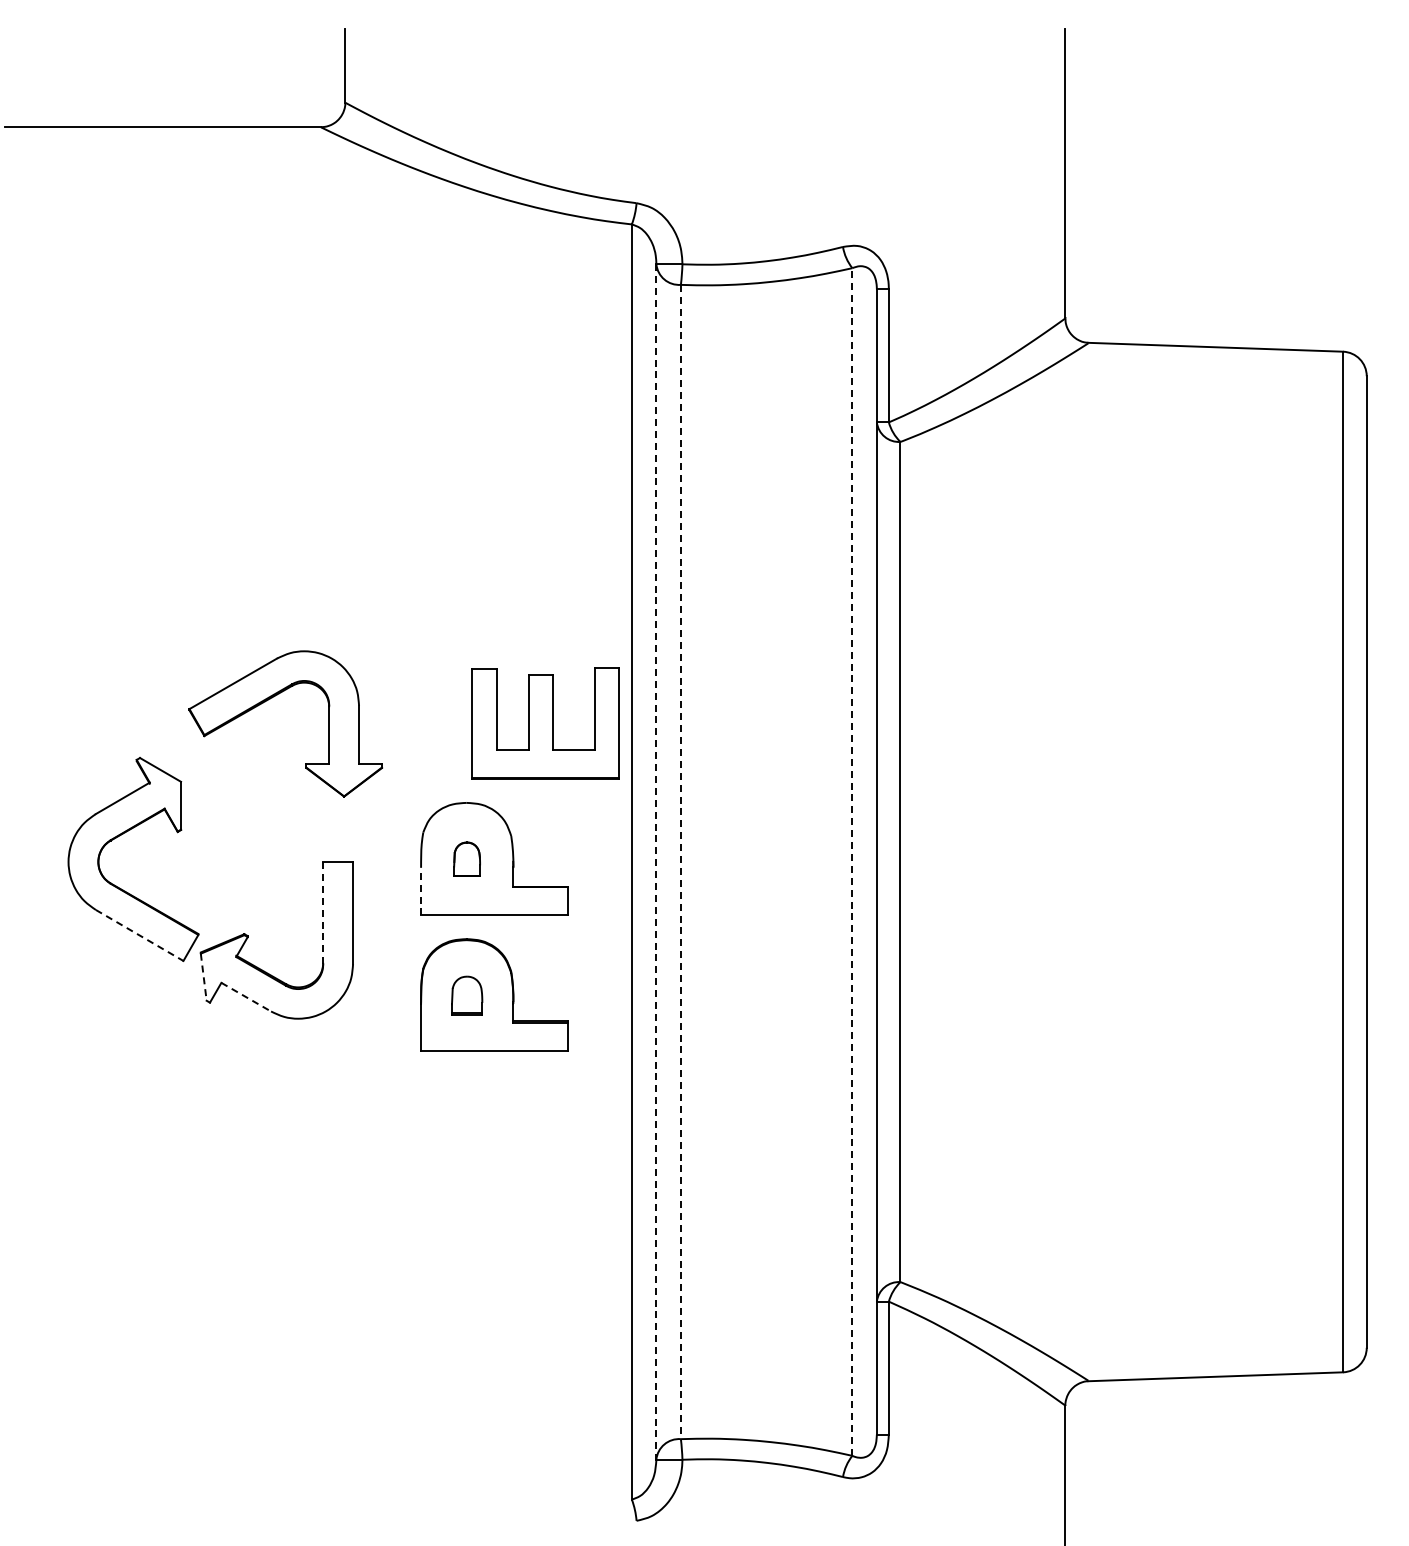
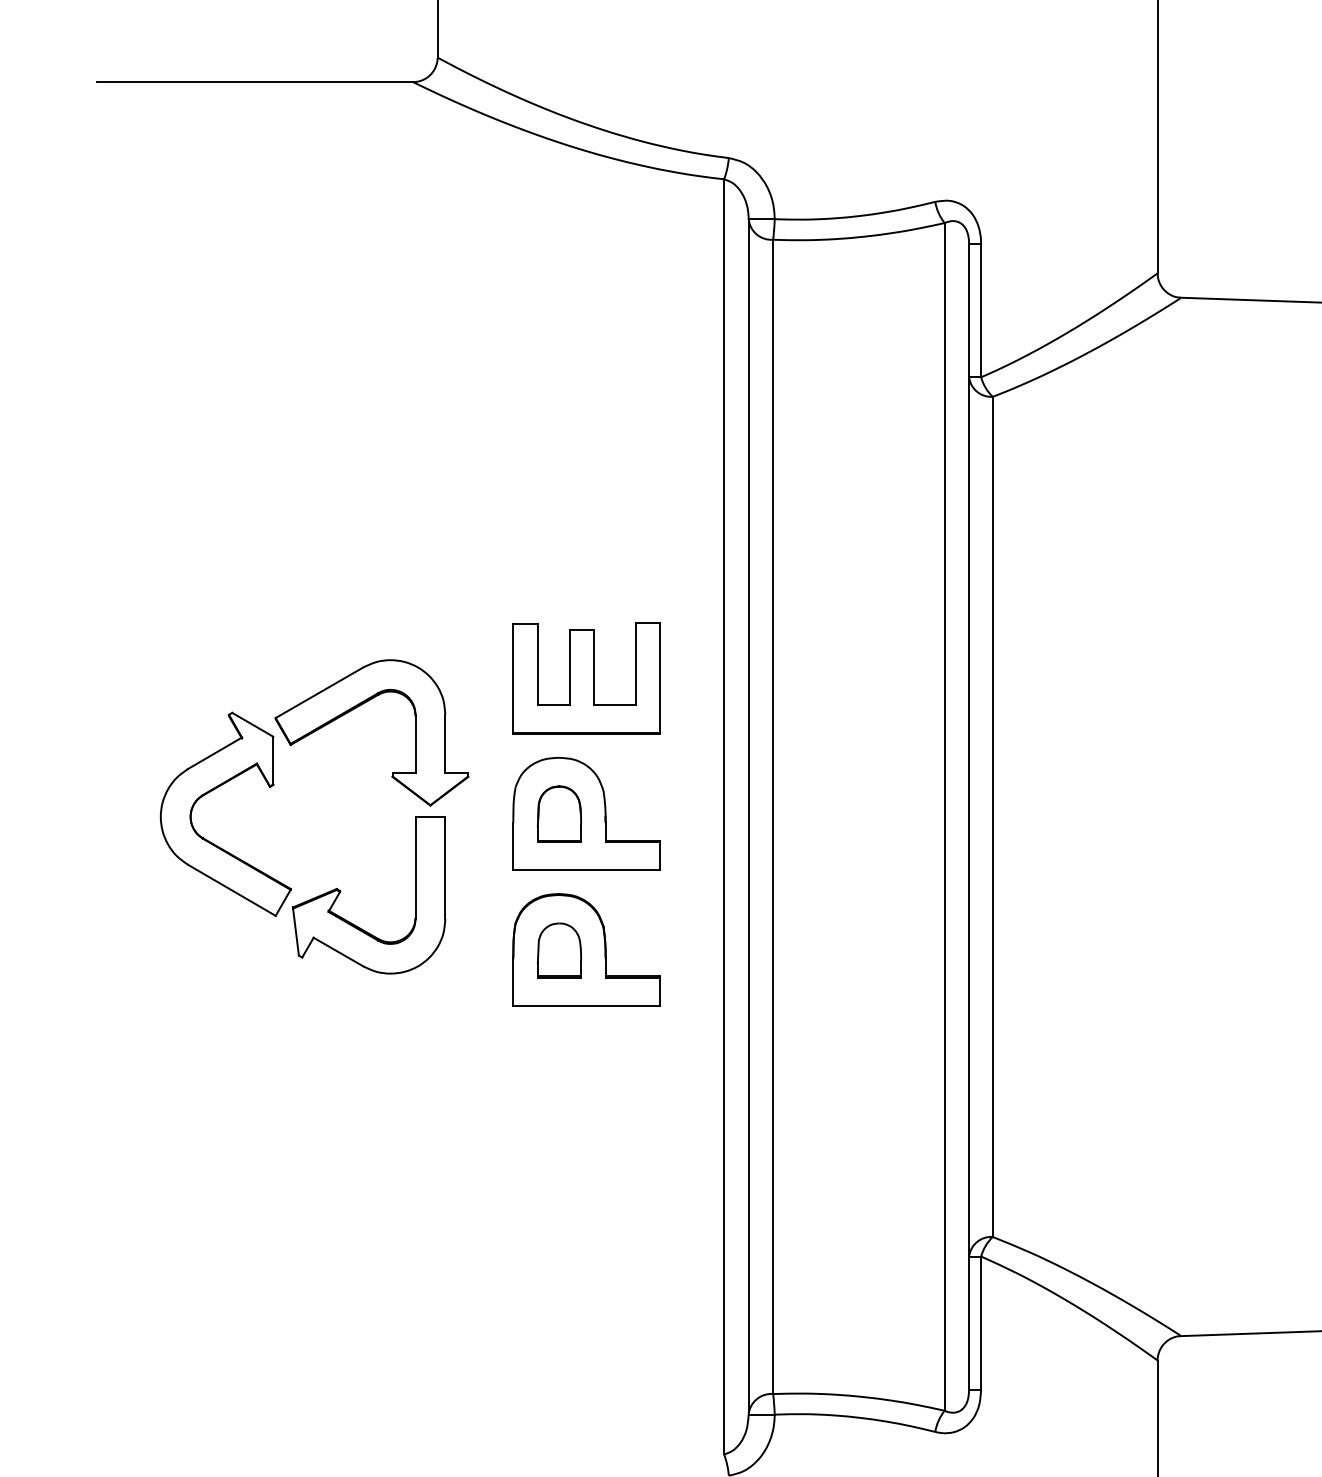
part: (272, 698) -> (358, 707), moved
part: (545, 723) -> (586, 678), moved
part: (466, 858) -> (558, 813), size x1.67
line: (656, 862) -> (748, 817), dashed -> solid
line: (680, 862) -> (772, 817), dashed -> solid
line: (852, 862) -> (944, 817), dashed -> solid
line: (421, 891) -> (513, 846), dashed -> solid
line: (323, 912) -> (415, 867), dashed -> solid
line: (139, 935) -> (231, 890), dashed -> solid
line: (203, 977) -> (295, 932), dashed -> solid
part: (466, 995) -> (558, 950), size x1.43
line: (246, 997) -> (338, 952), dashed -> solid

